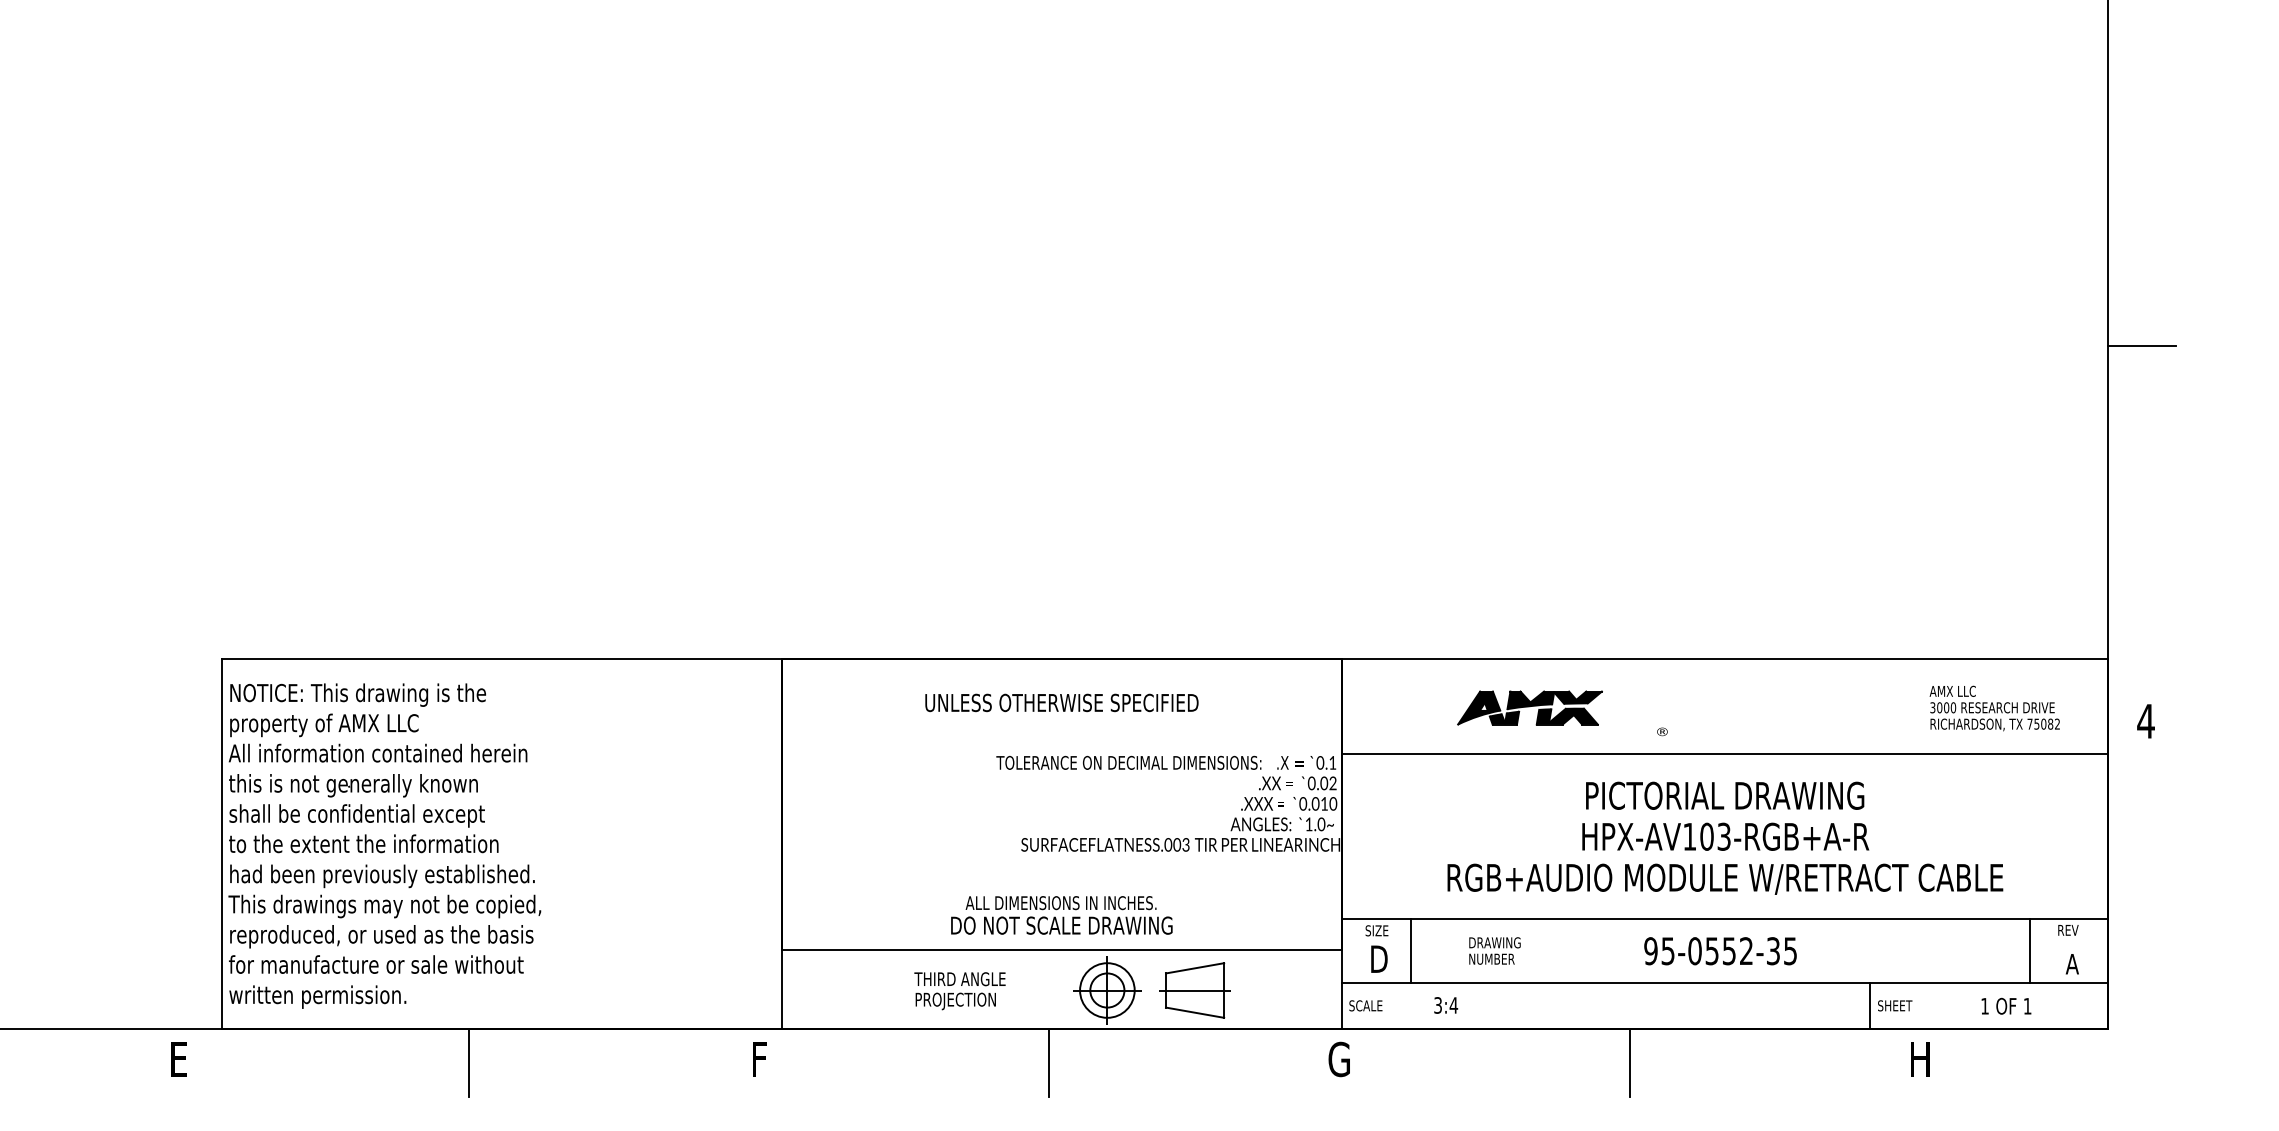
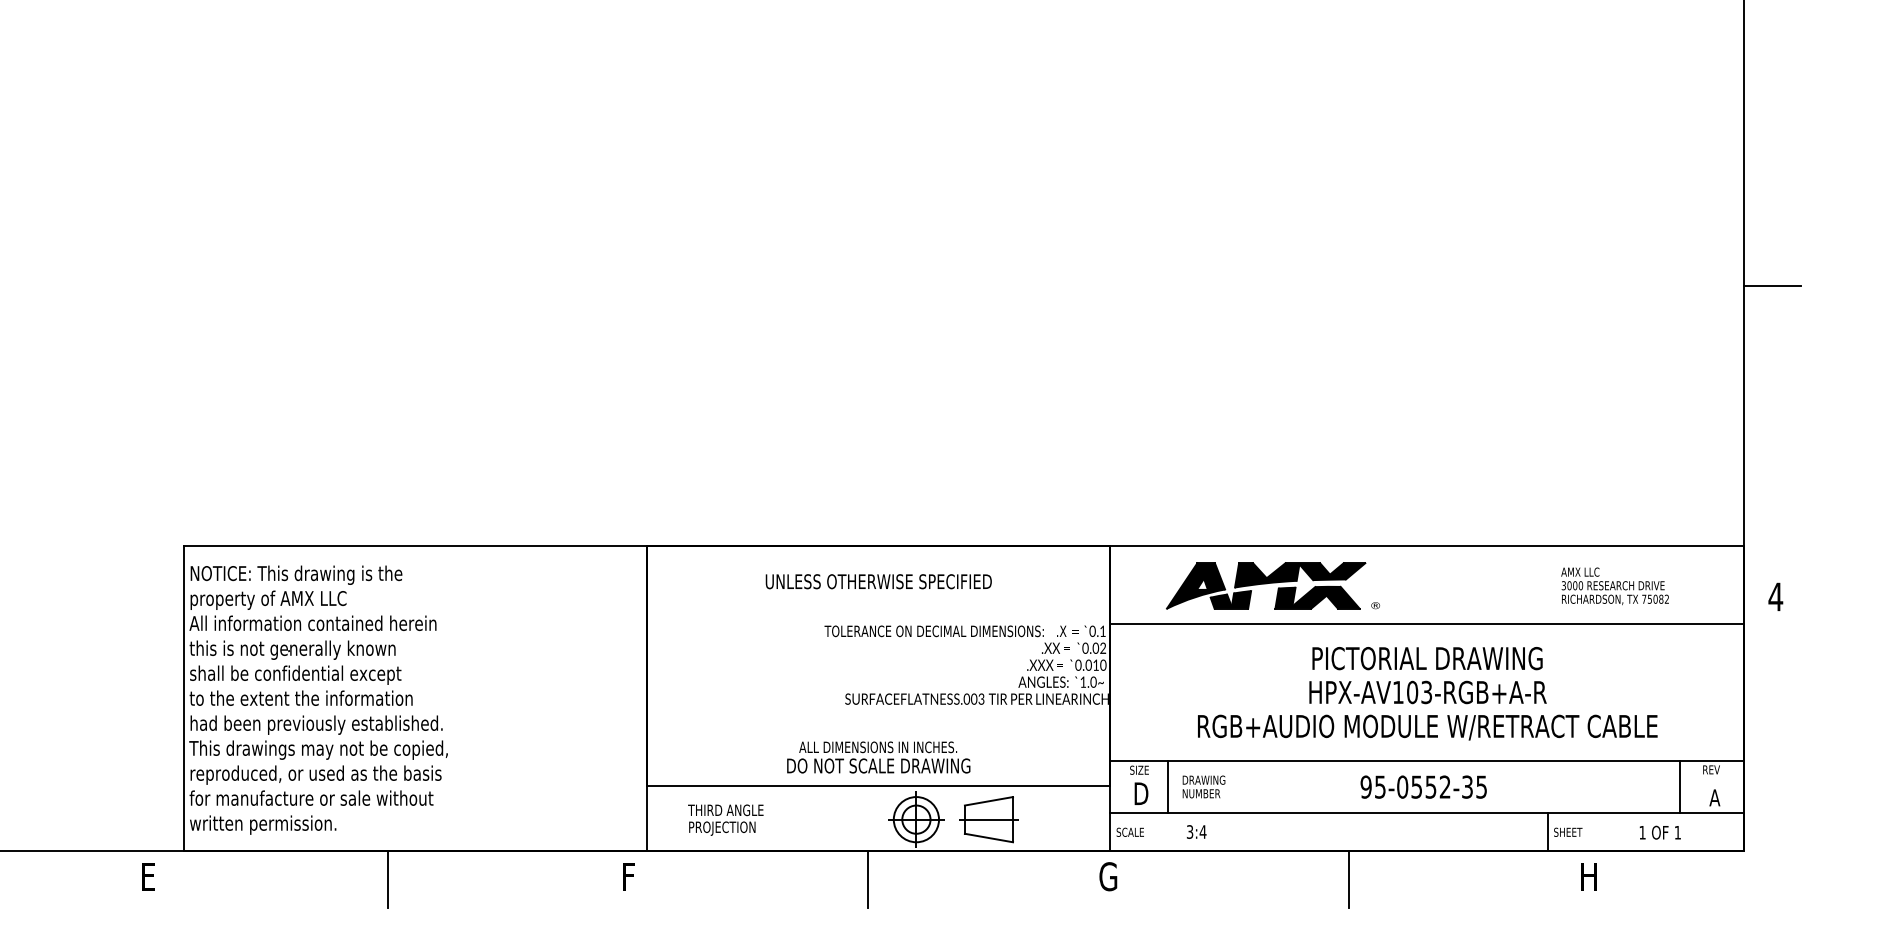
part: (1529, 707) -> (1265, 585), size x1.67
text: (1994, 708) -> (1614, 586), moved
text: (1494, 950) -> (1203, 786), moved
text: (959, 991) -> (725, 820), moved

